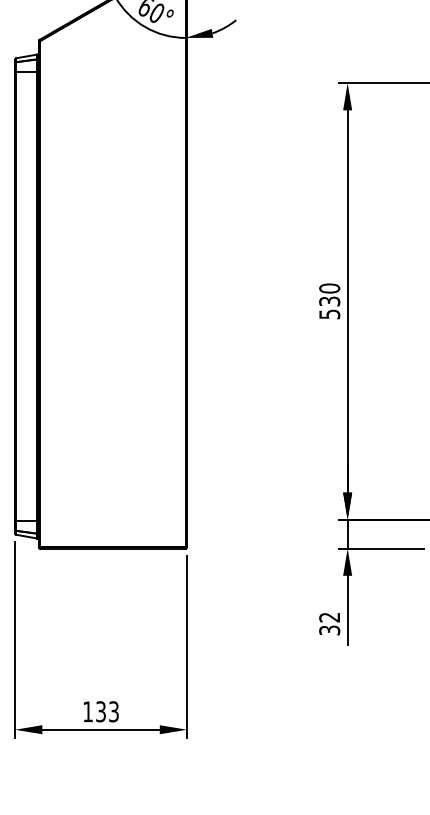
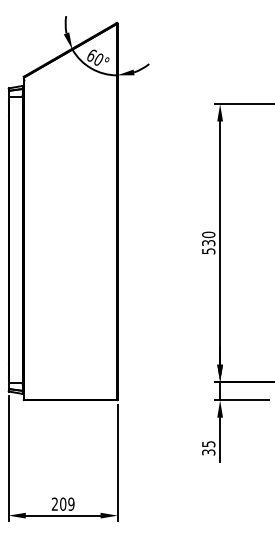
text: (329, 617) -> (208, 444), 32 -> 35
text: (99, 710) -> (62, 503), 133 -> 209

